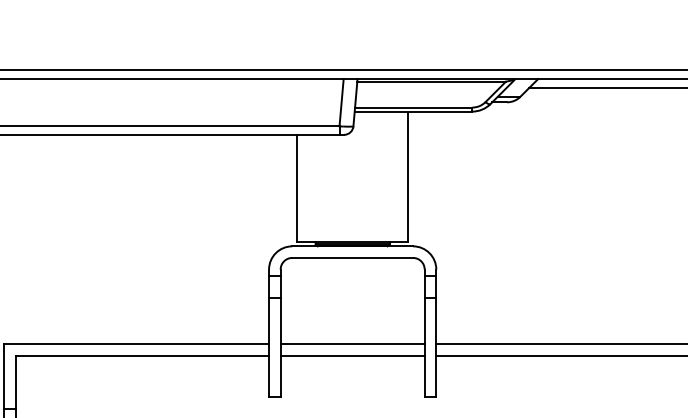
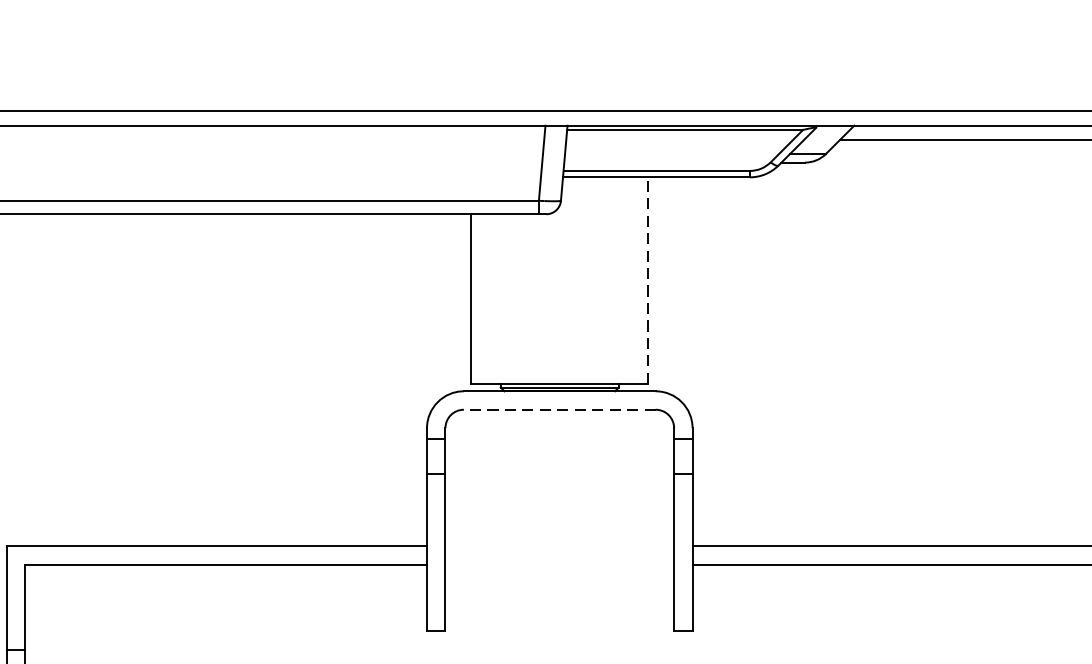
line: (408, 176) -> (648, 280), solid -> dashed
line: (352, 257) -> (559, 409), solid -> dashed
line: (352, 343) -> (559, 545), removed
line: (352, 355) -> (559, 564), removed

